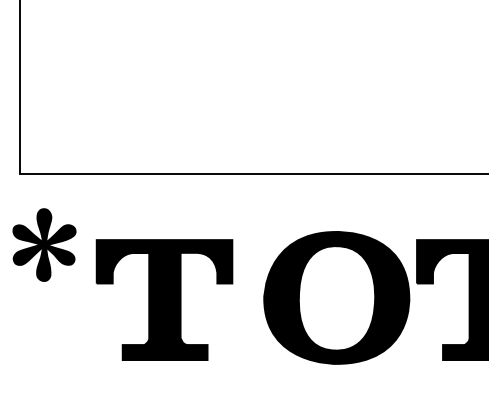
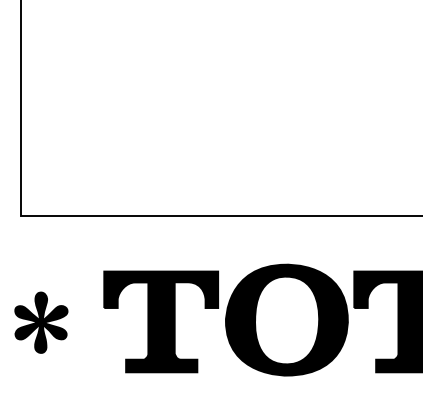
part: (44, 244) -> (41, 322), moved
part: (163, 299) -> (160, 321), moved

